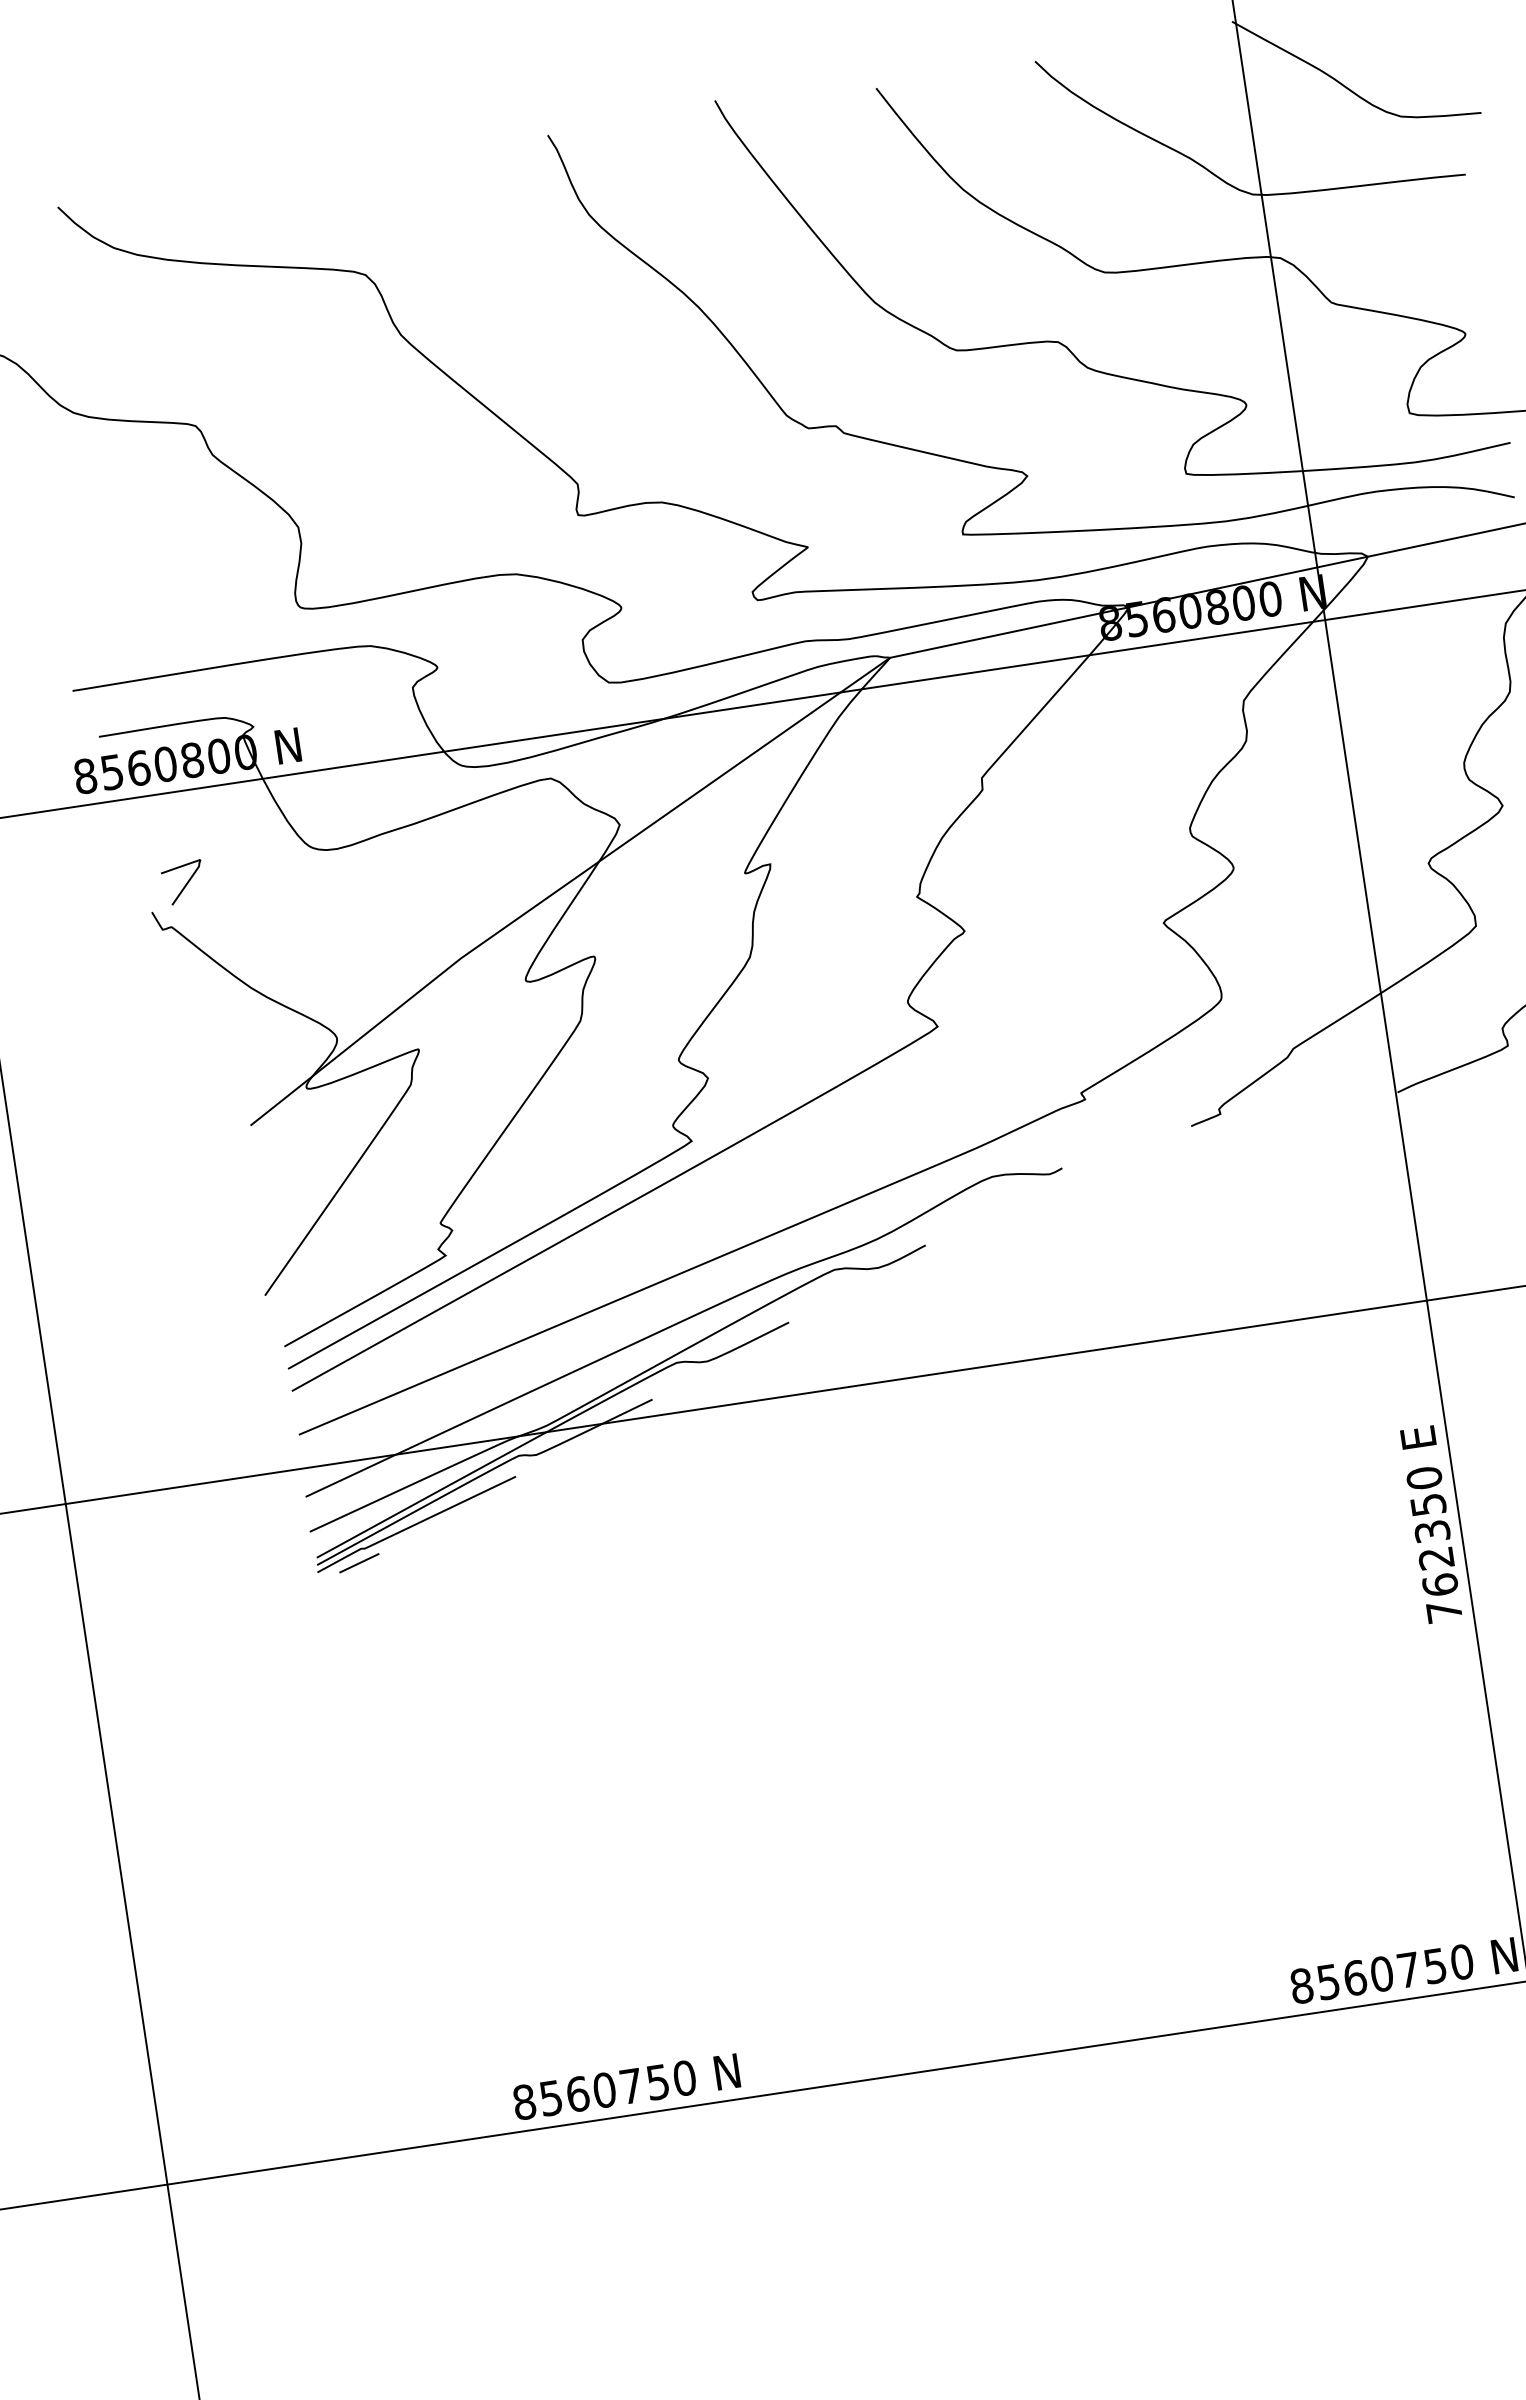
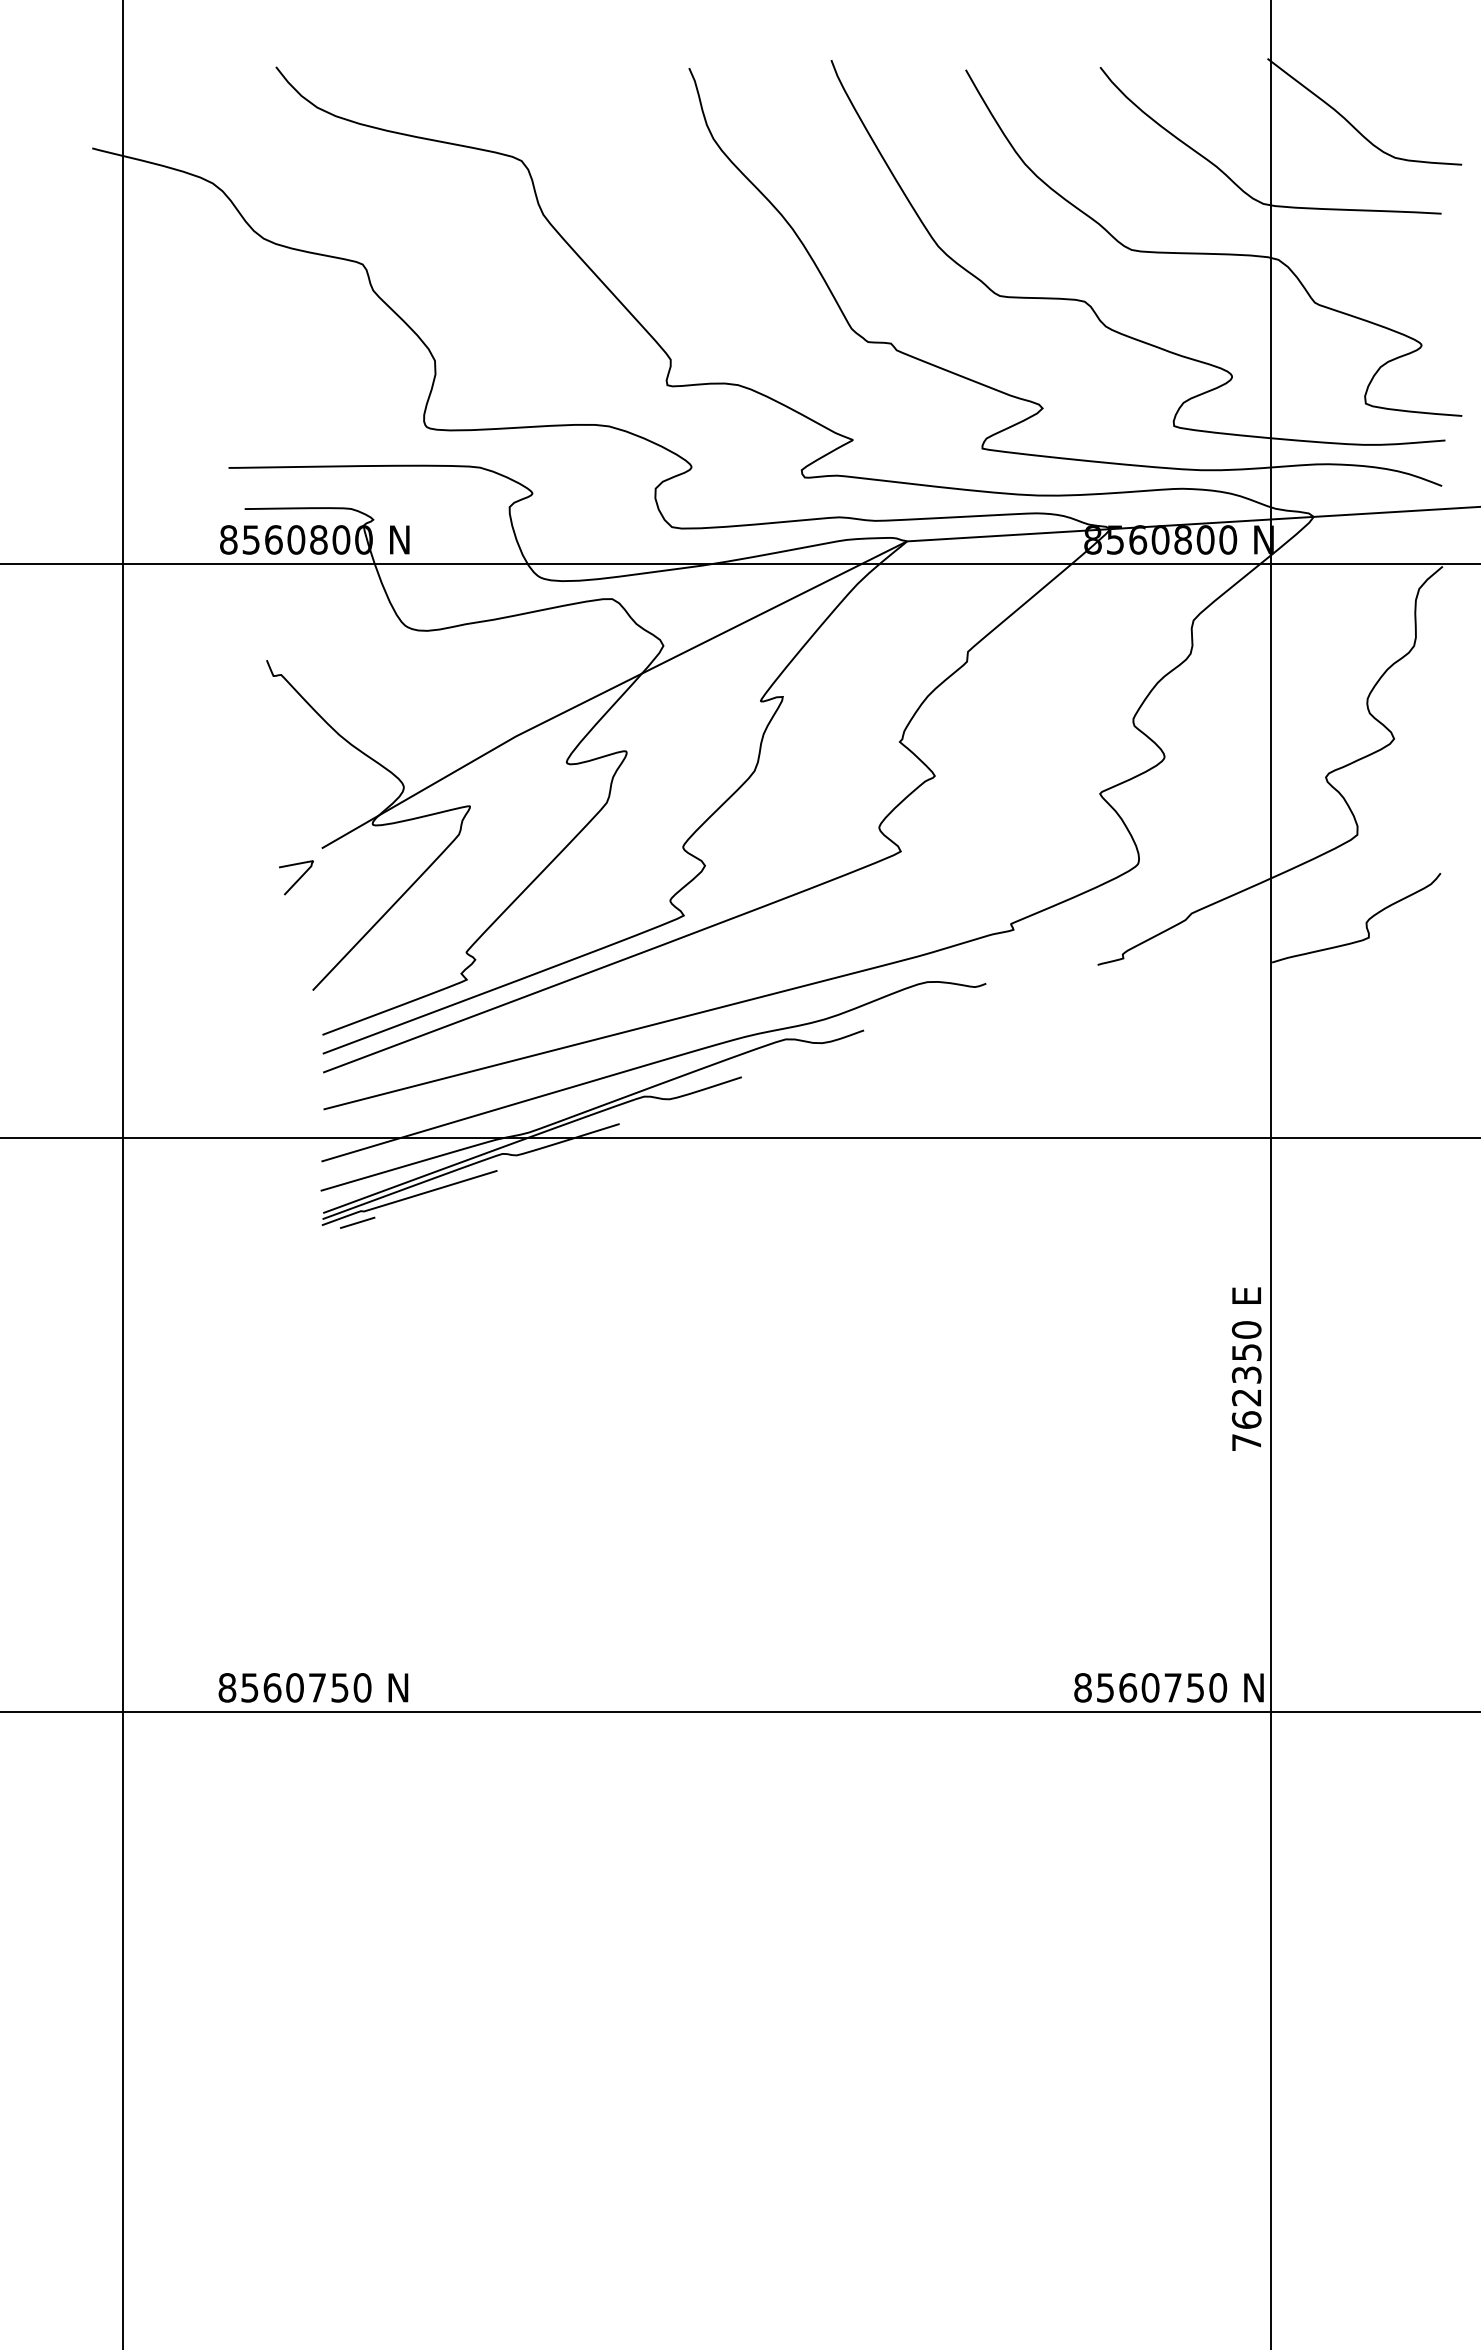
curve: (186, 883) -> (298, 878), moved
text: (1430, 1523) -> (1246, 1368), moved
text: (626, 2086) -> (313, 1687), moved

